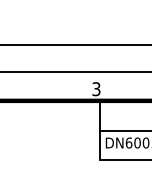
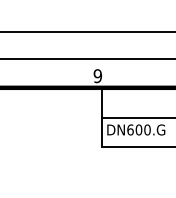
text: (96, 88) -> (97, 75), 3 -> 9

